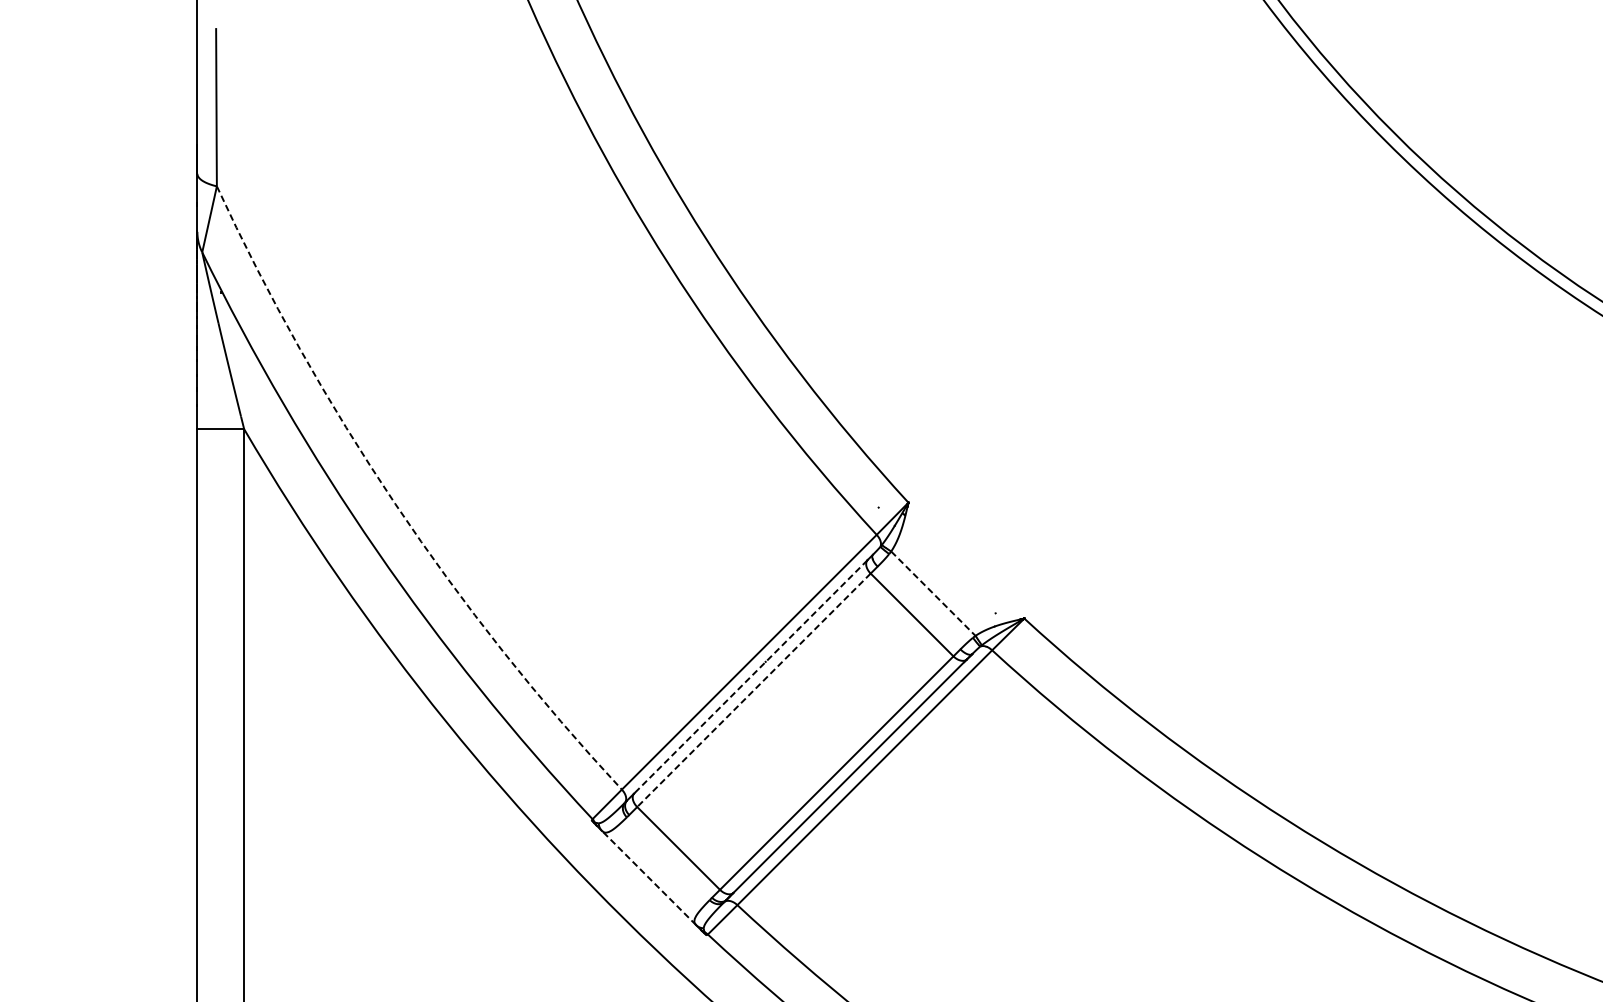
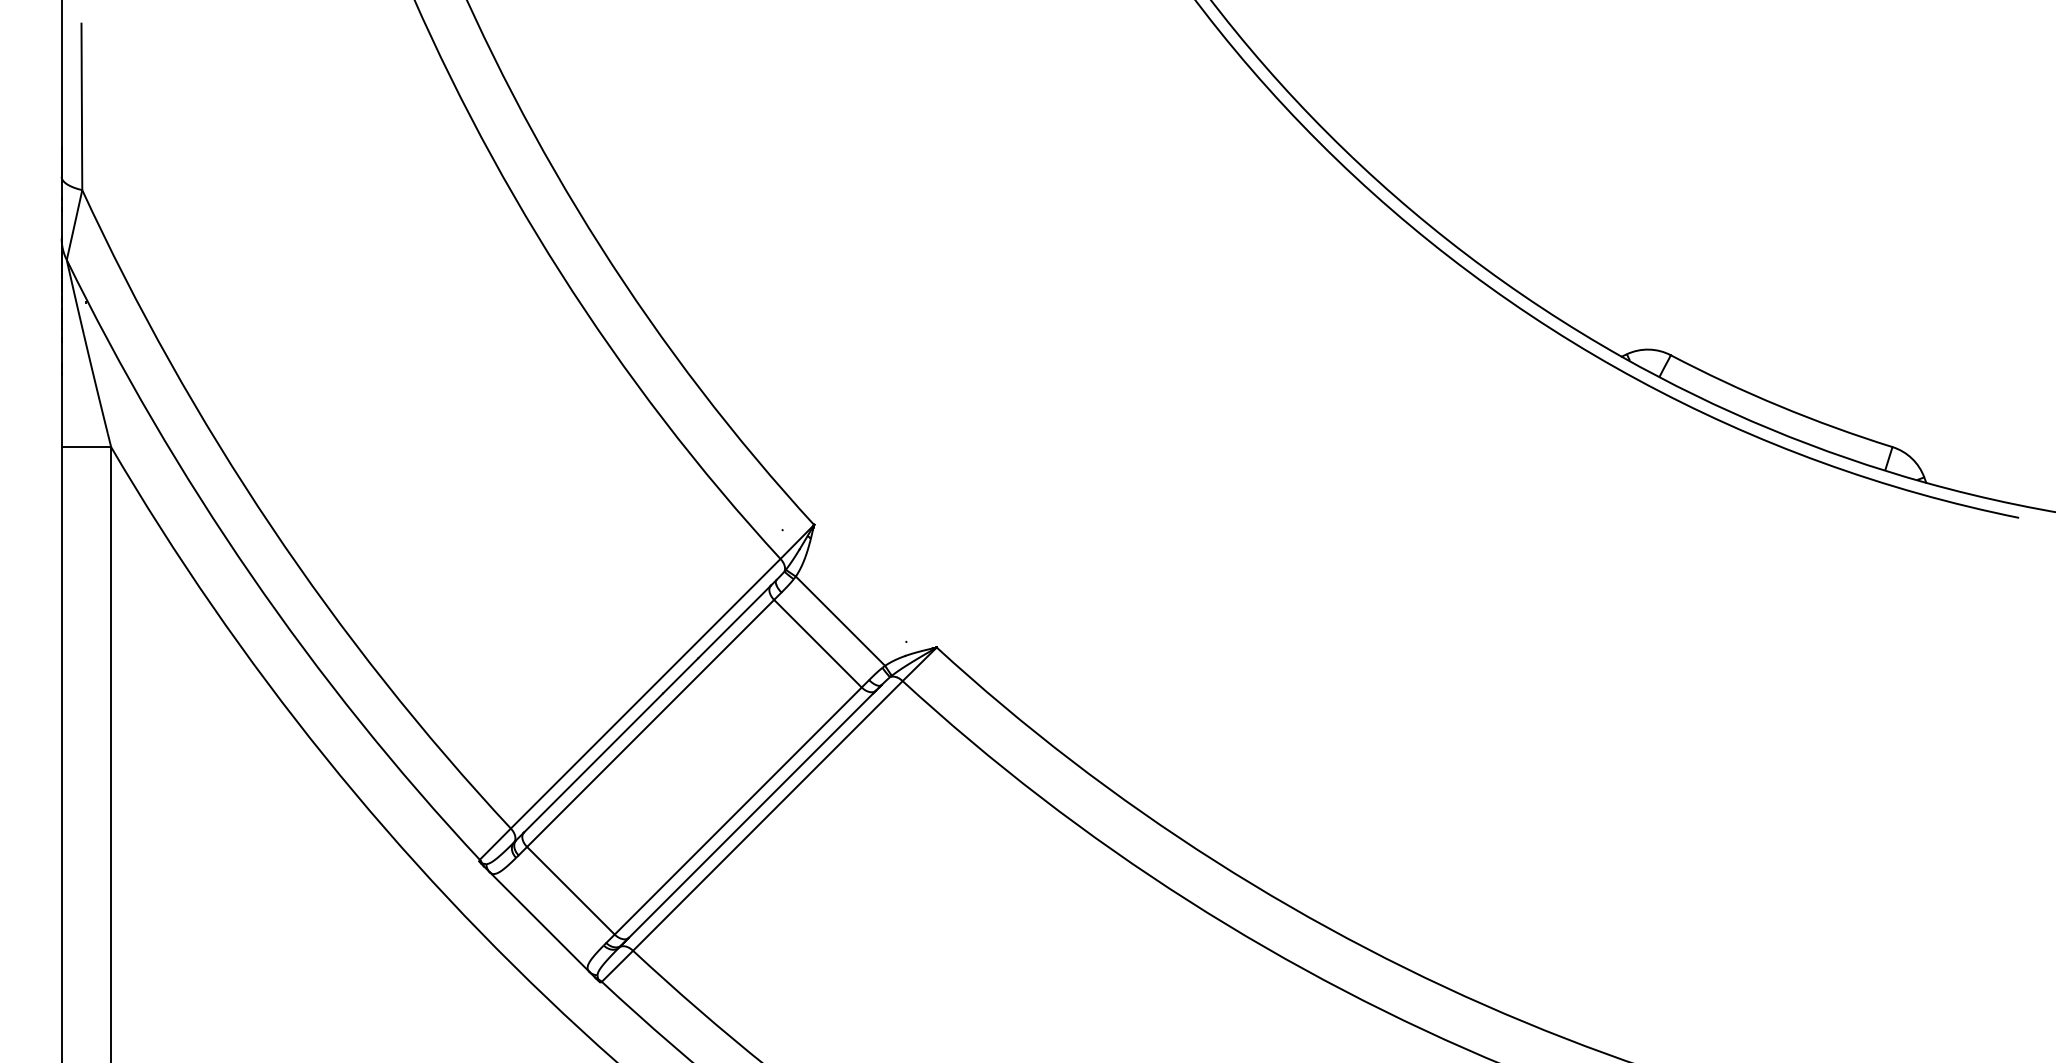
arc: (395, 504) -> (271, 526), dashed -> solid
line: (933, 593) -> (840, 621), dashed -> solid
line: (751, 677) -> (647, 709), dashed -> solid
line: (753, 690) -> (650, 723), dashed -> solid
line: (648, 878) -> (539, 922), dashed -> solid

